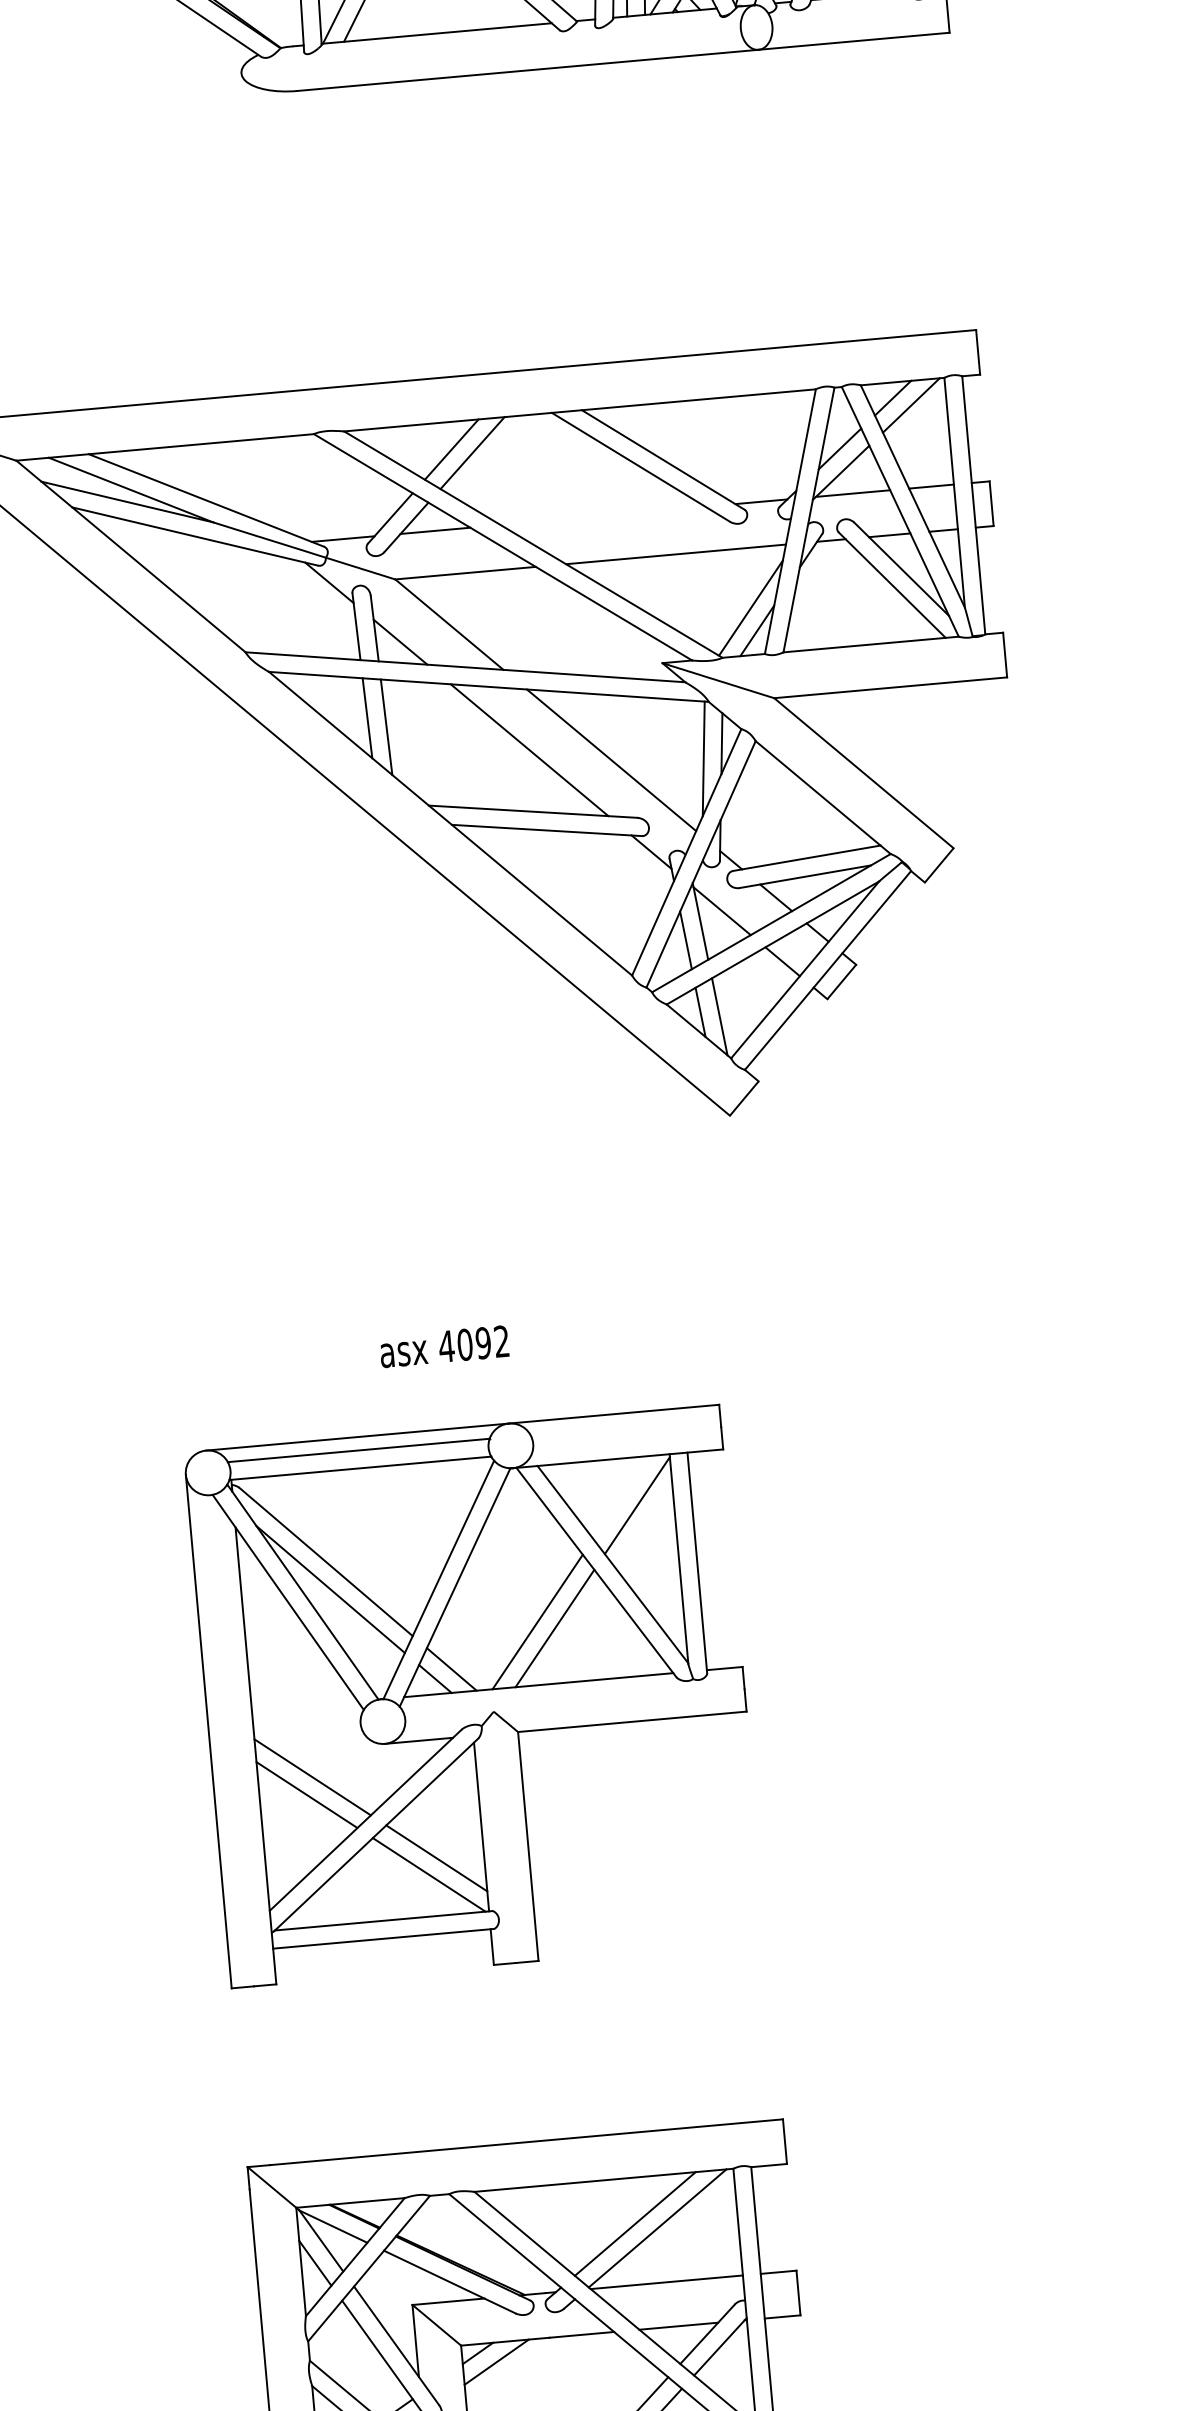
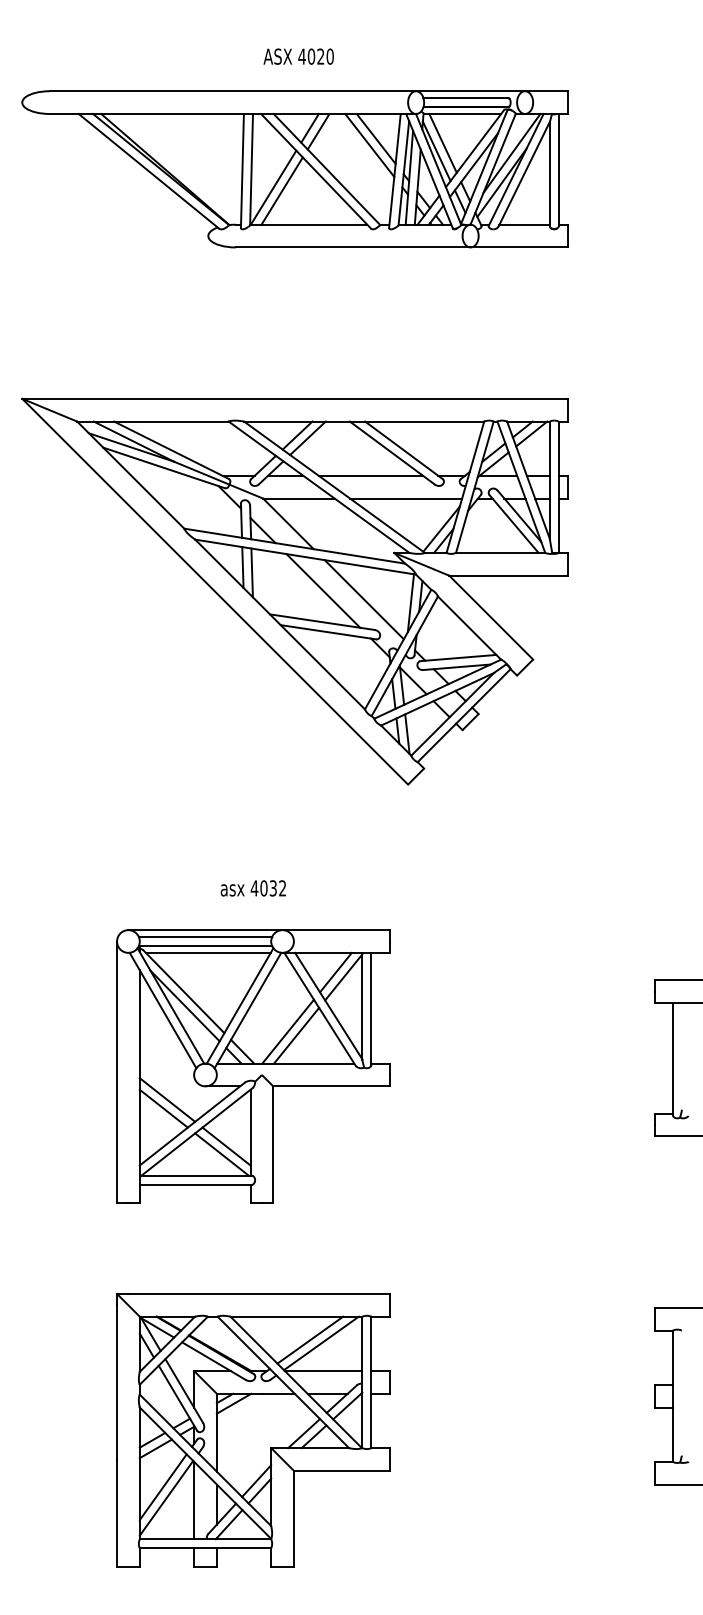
line: (601, 515) -> (370, 475), added
text: (481, 1343) -> (272, 888), 4092 -> 4032
line: (365, 1480) -> (207, 952), added
line: (620, 1497) -> (335, 972), added

